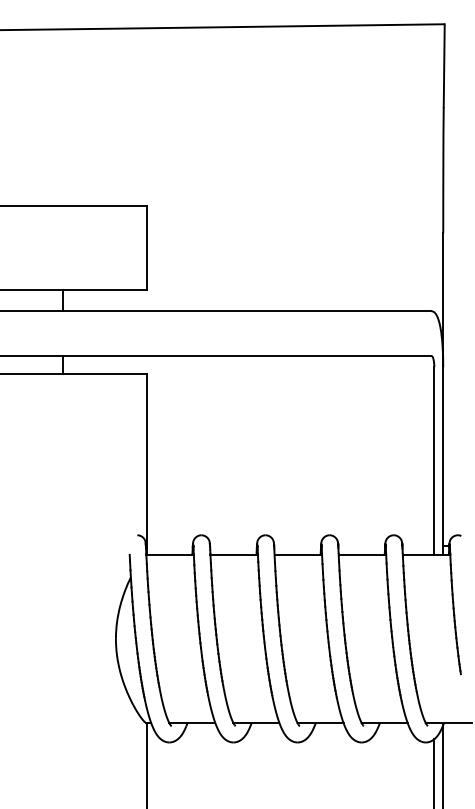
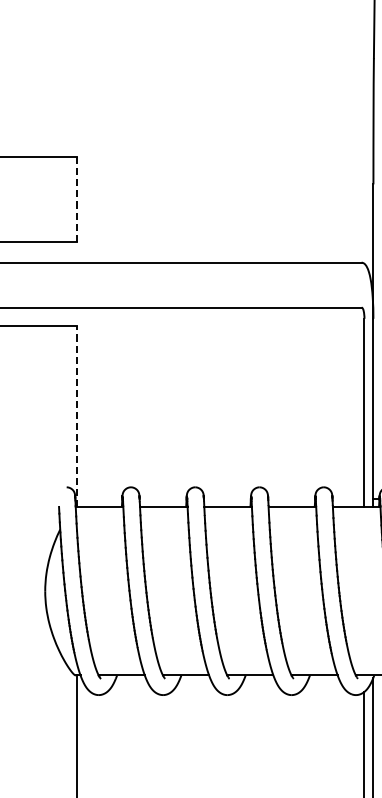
line: (147, 247) -> (76, 198), solid -> dashed
line: (147, 464) -> (76, 416), solid -> dashed

